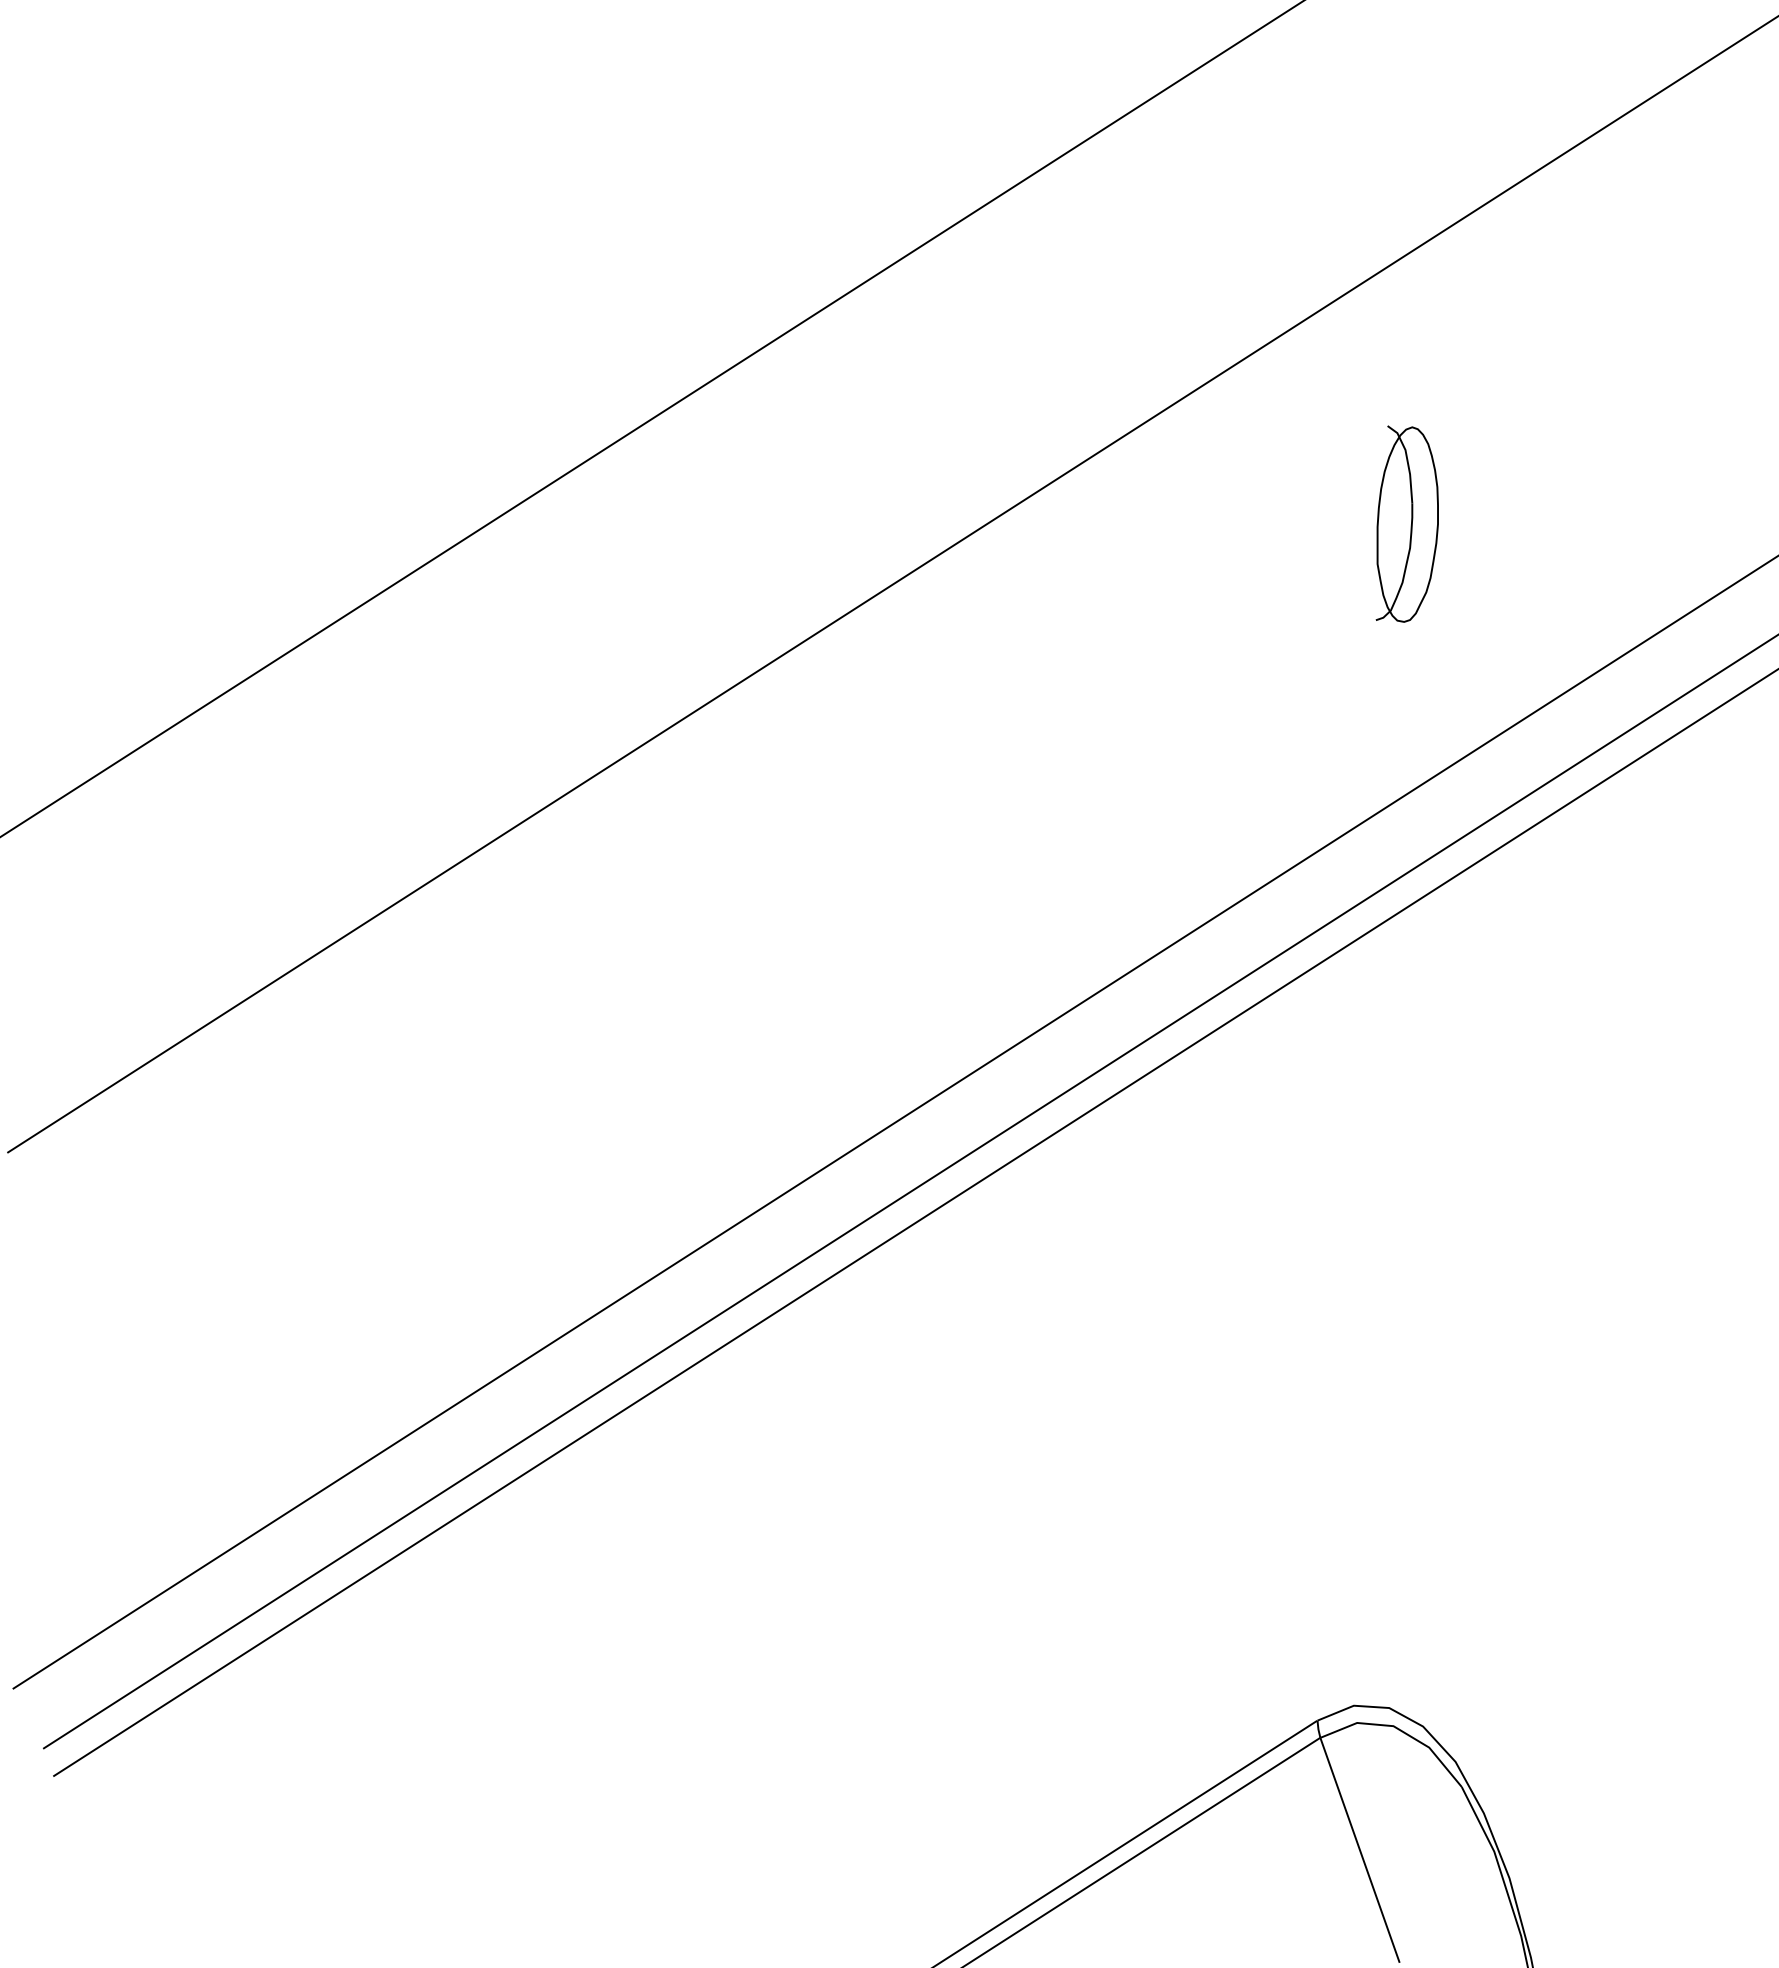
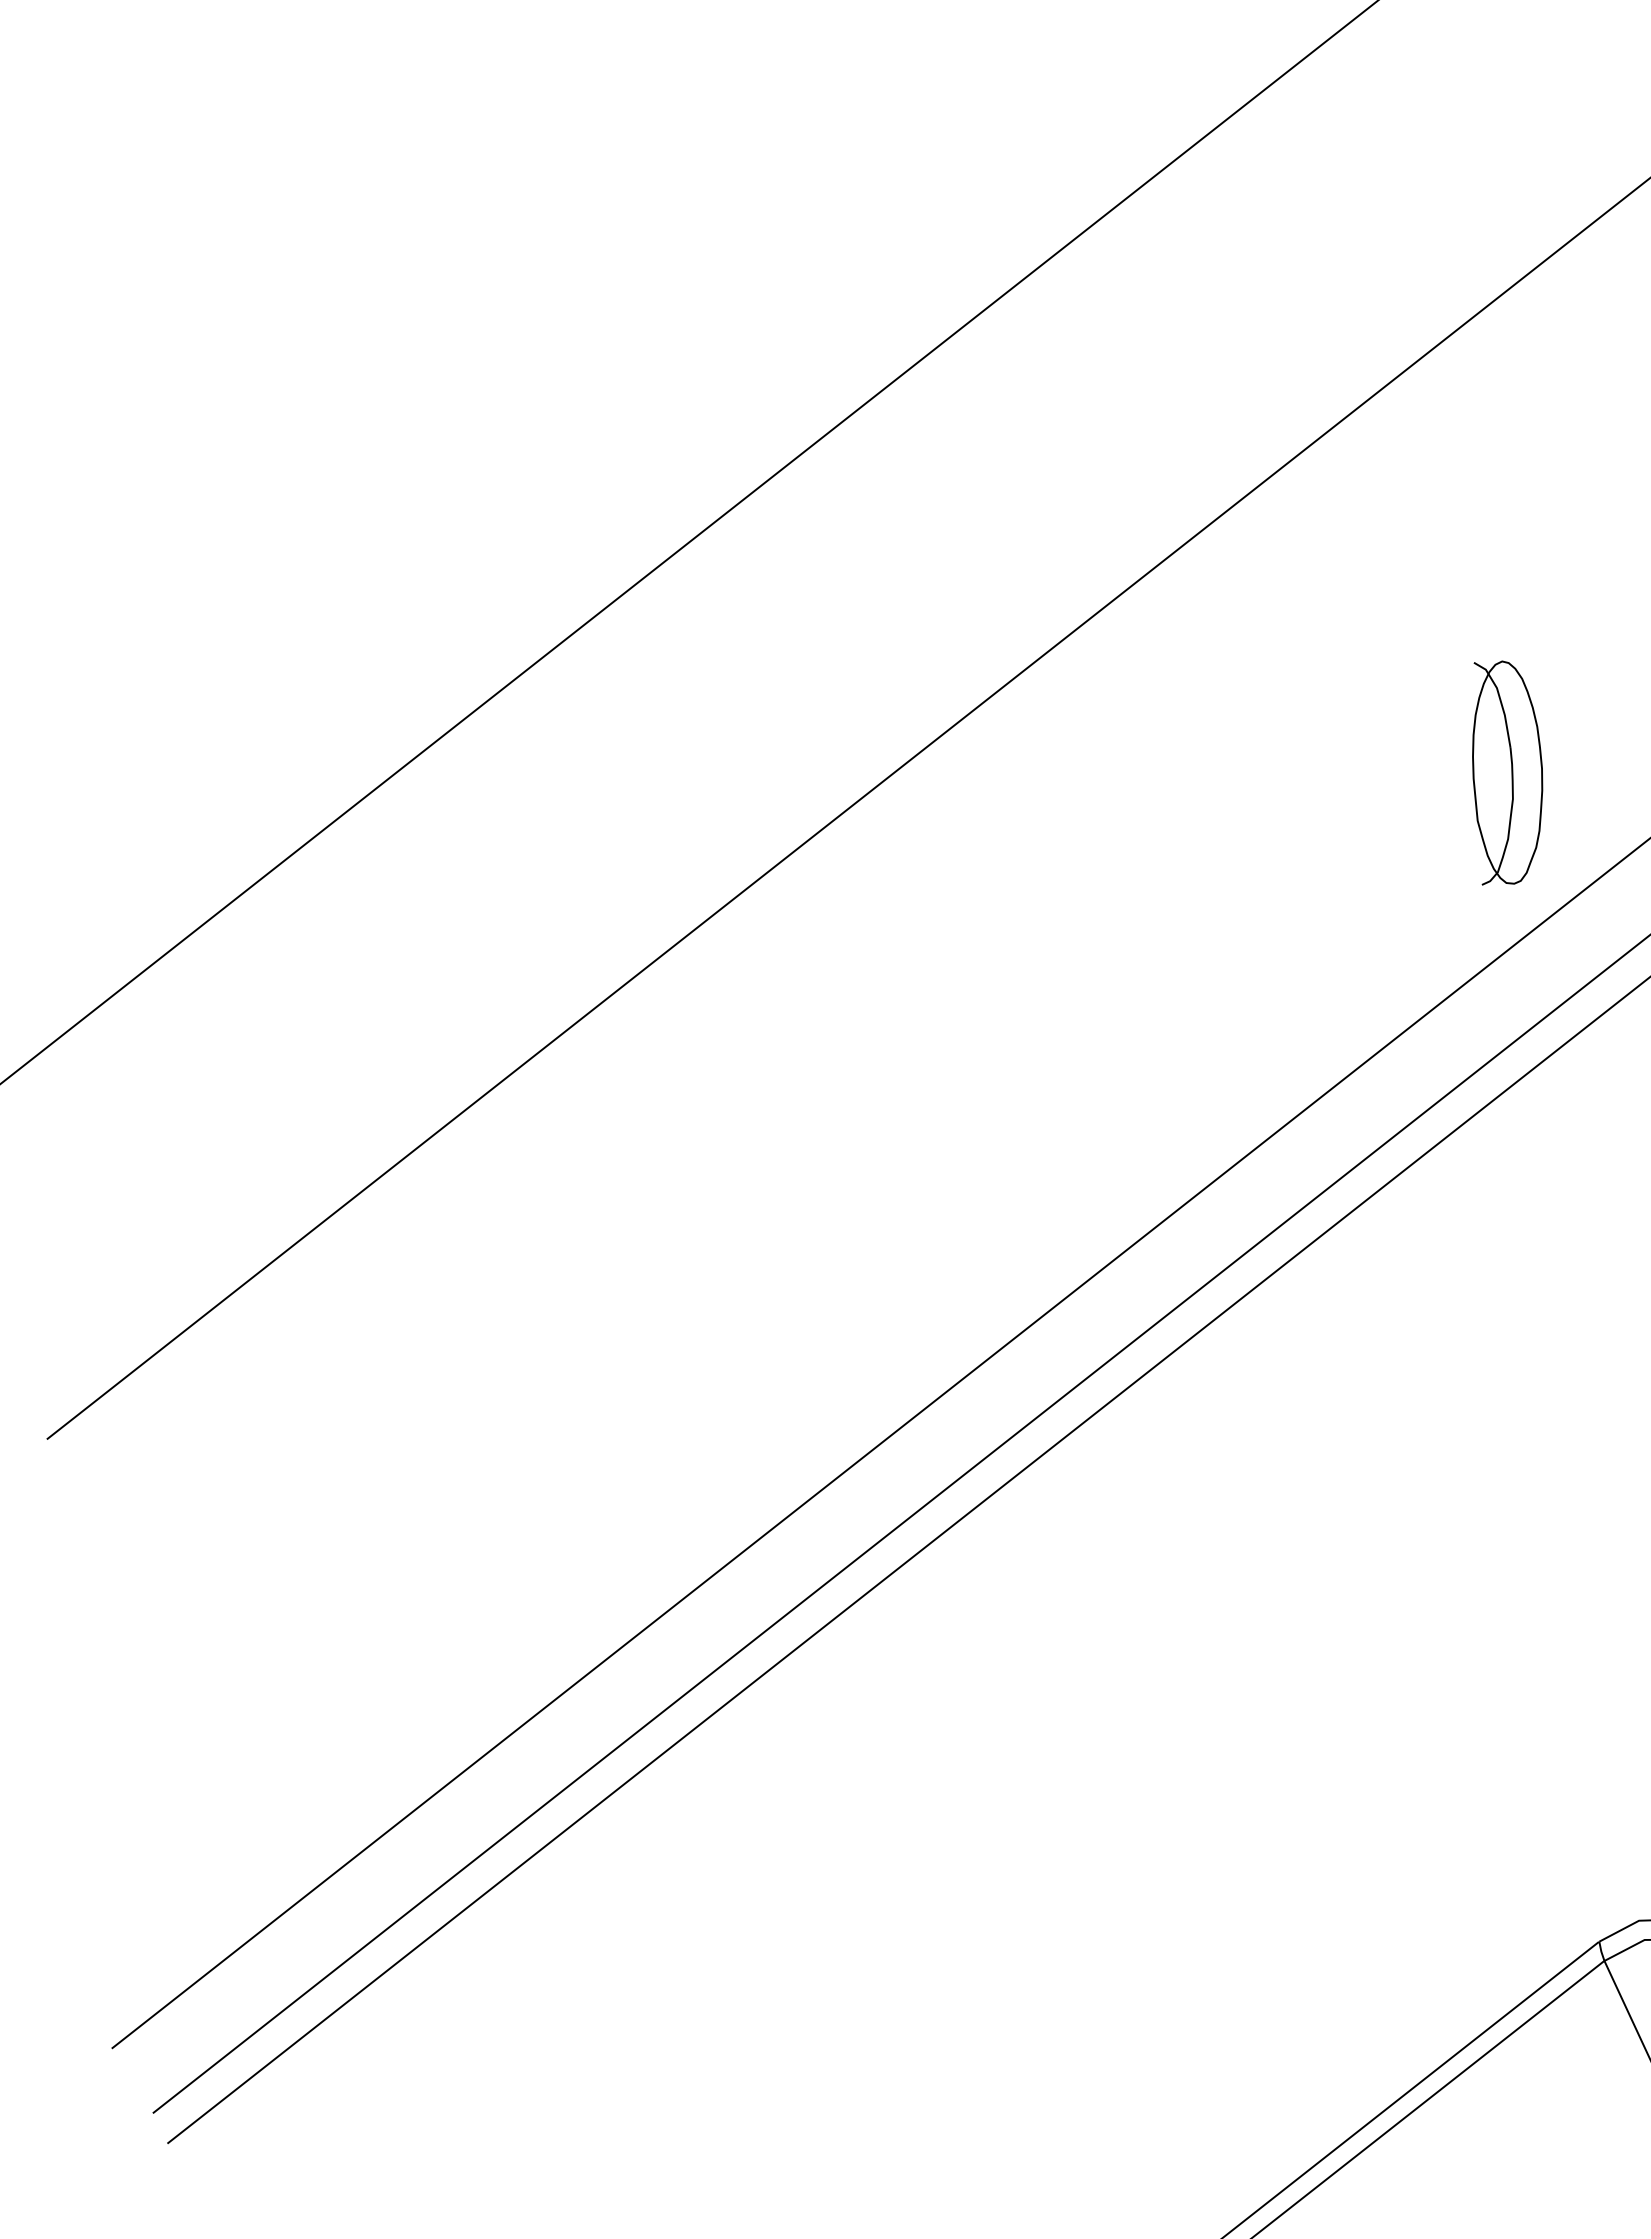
part: (1406, 523) -> (1506, 771), moved

